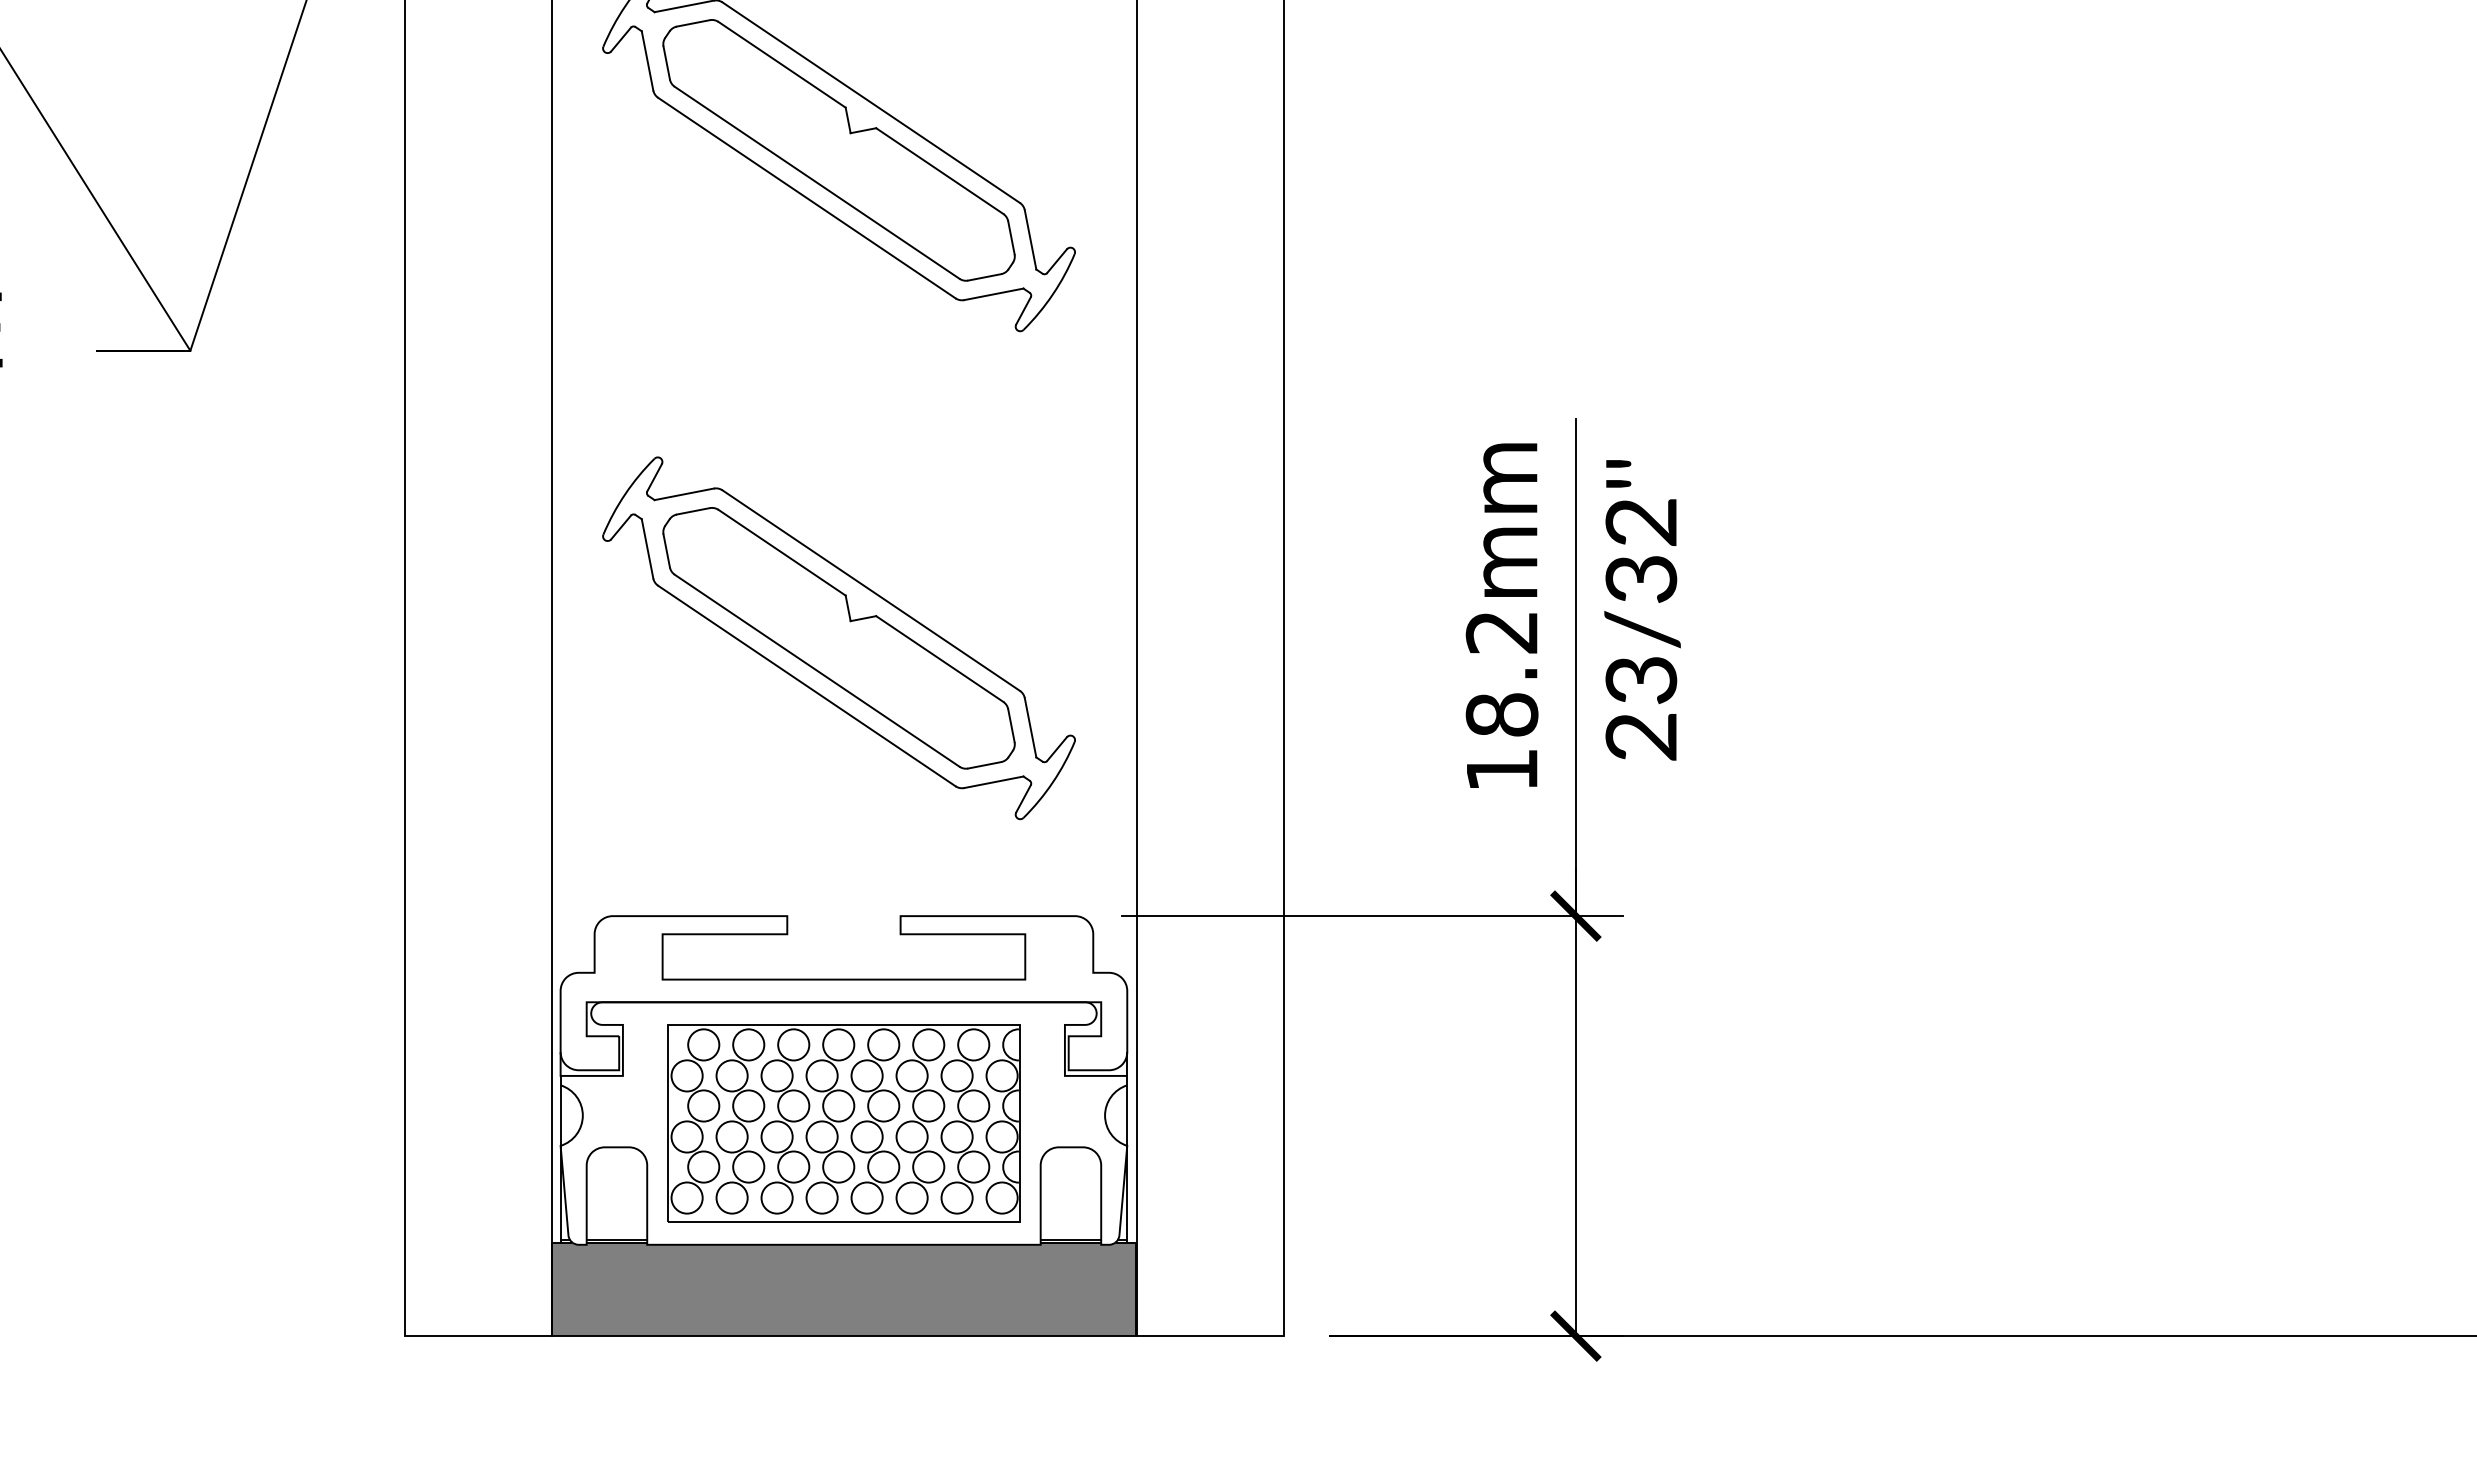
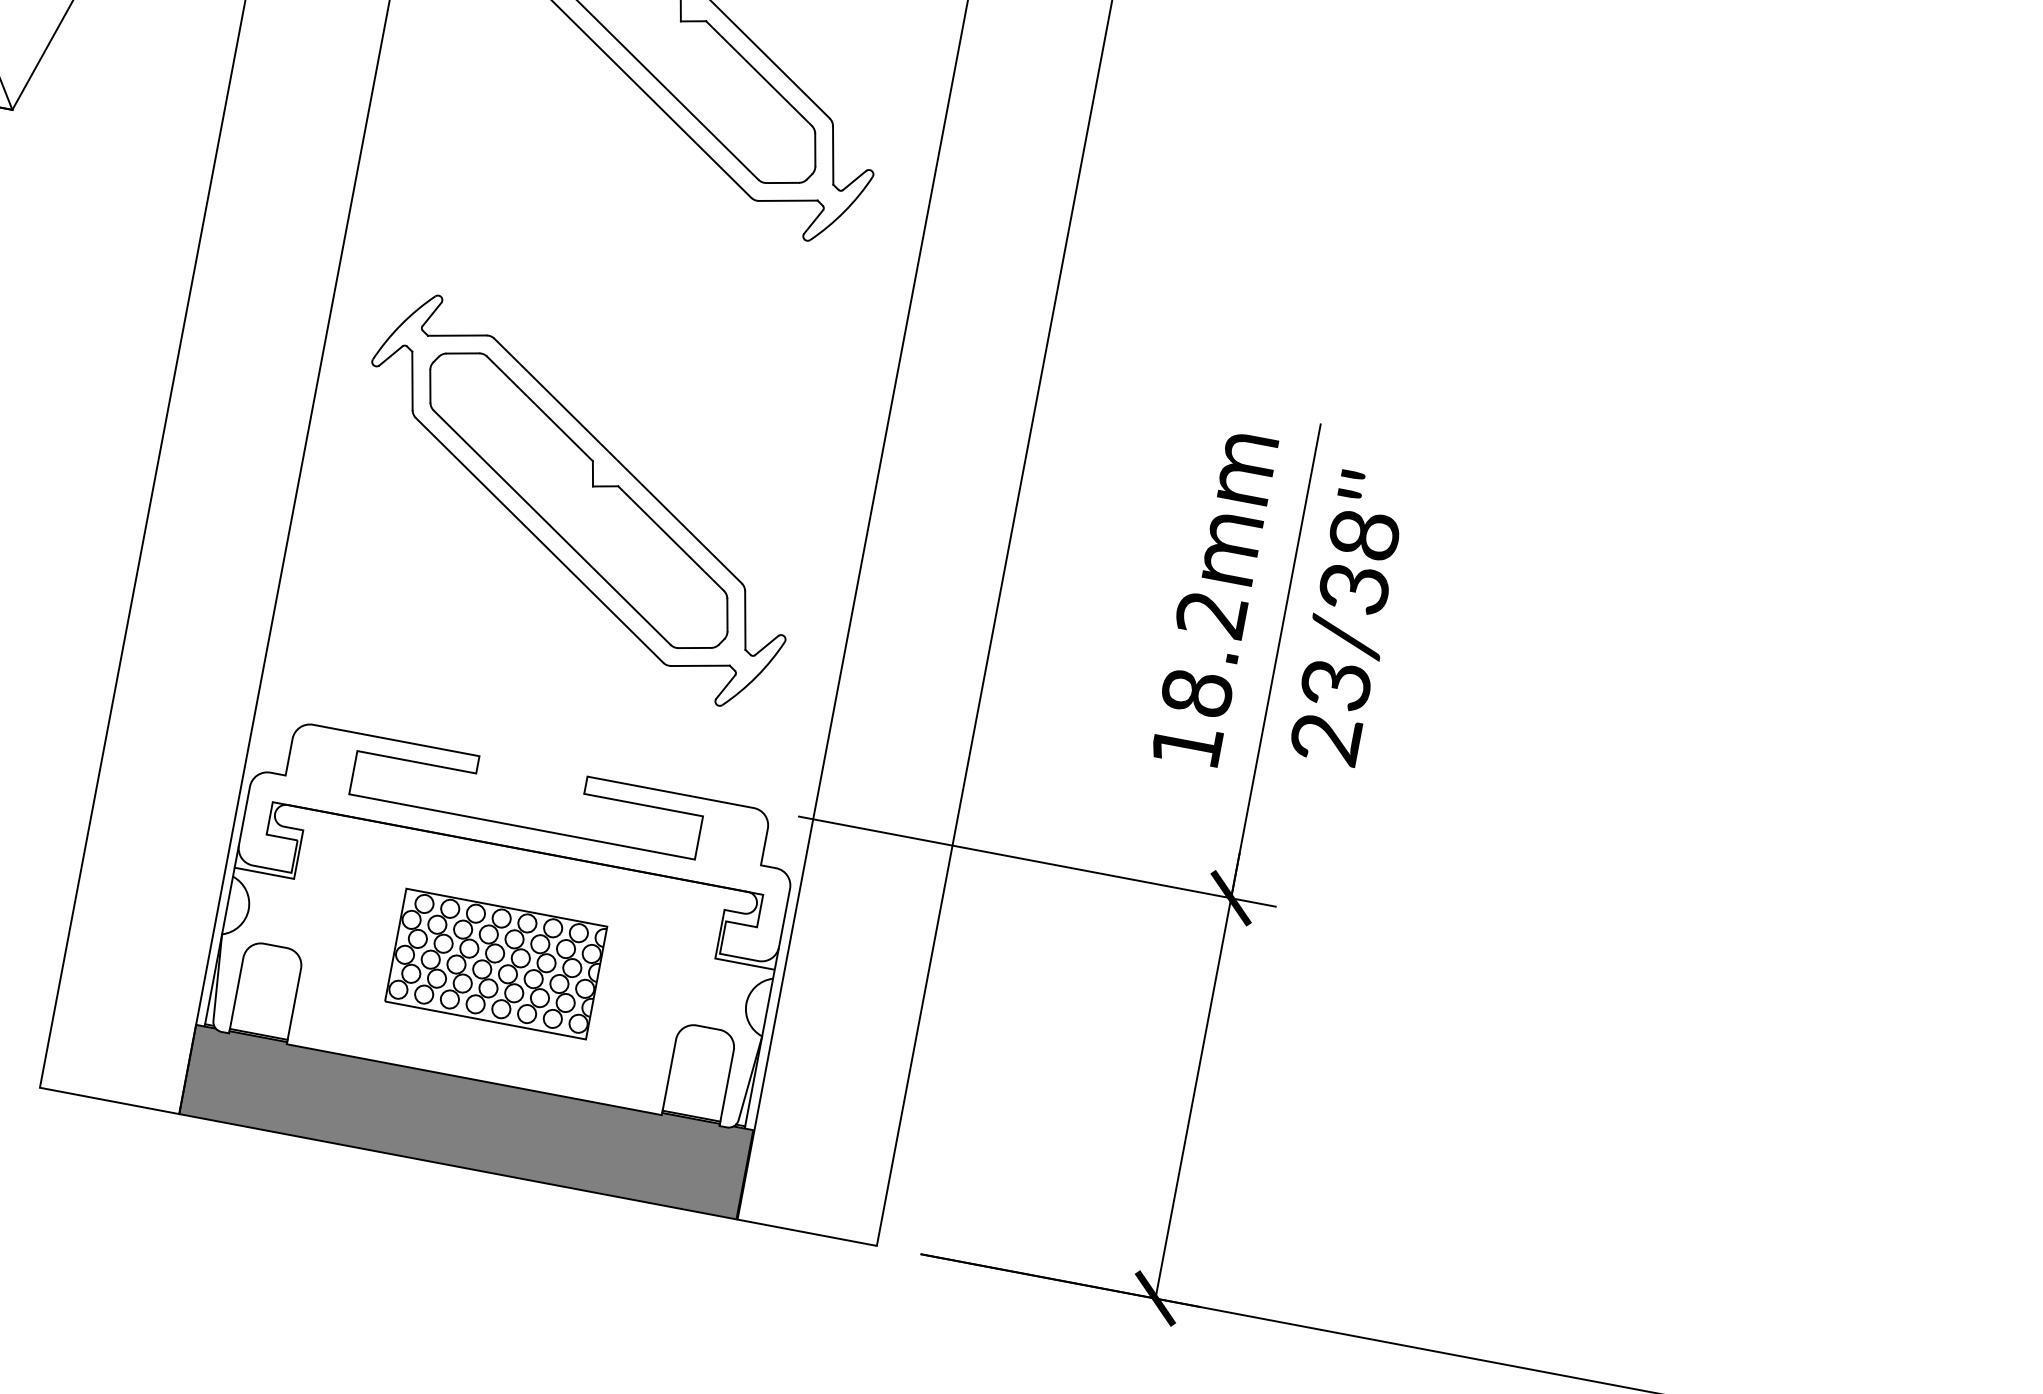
text: (1641, 521) -> (1364, 533), 23/32''\f] -> 23/38''\f]
part: (843, 1123) -> (495, 963), size x0.6

